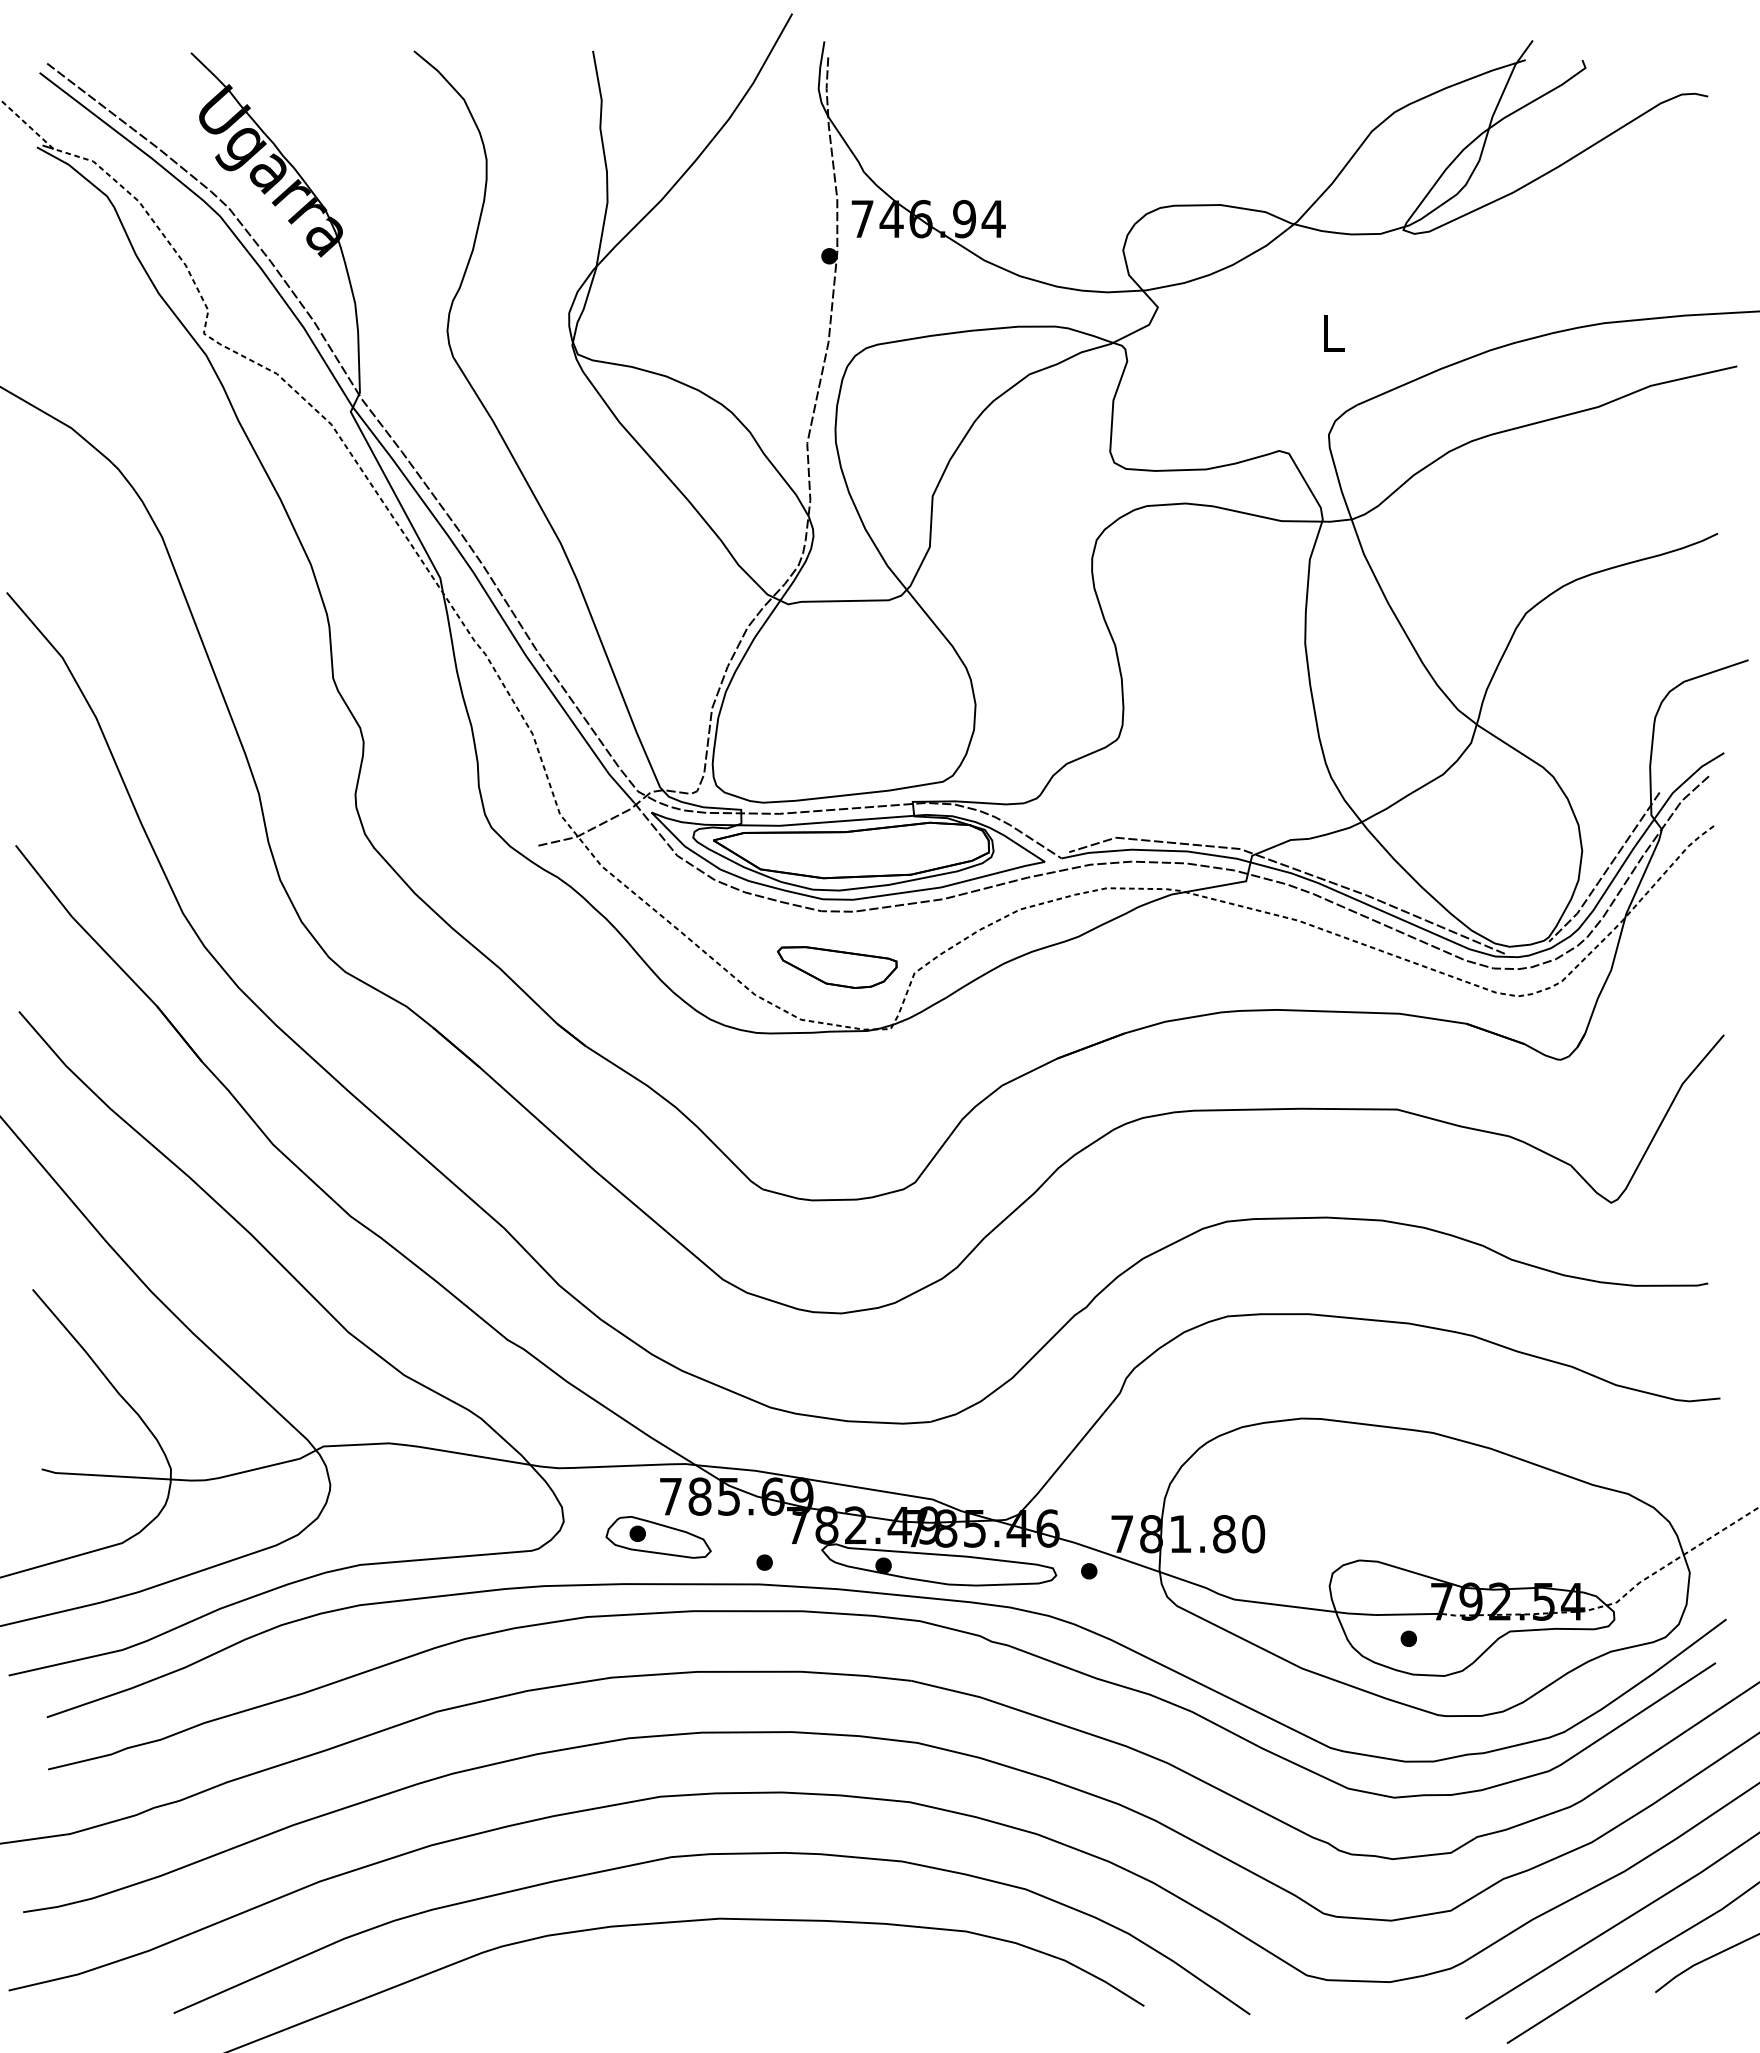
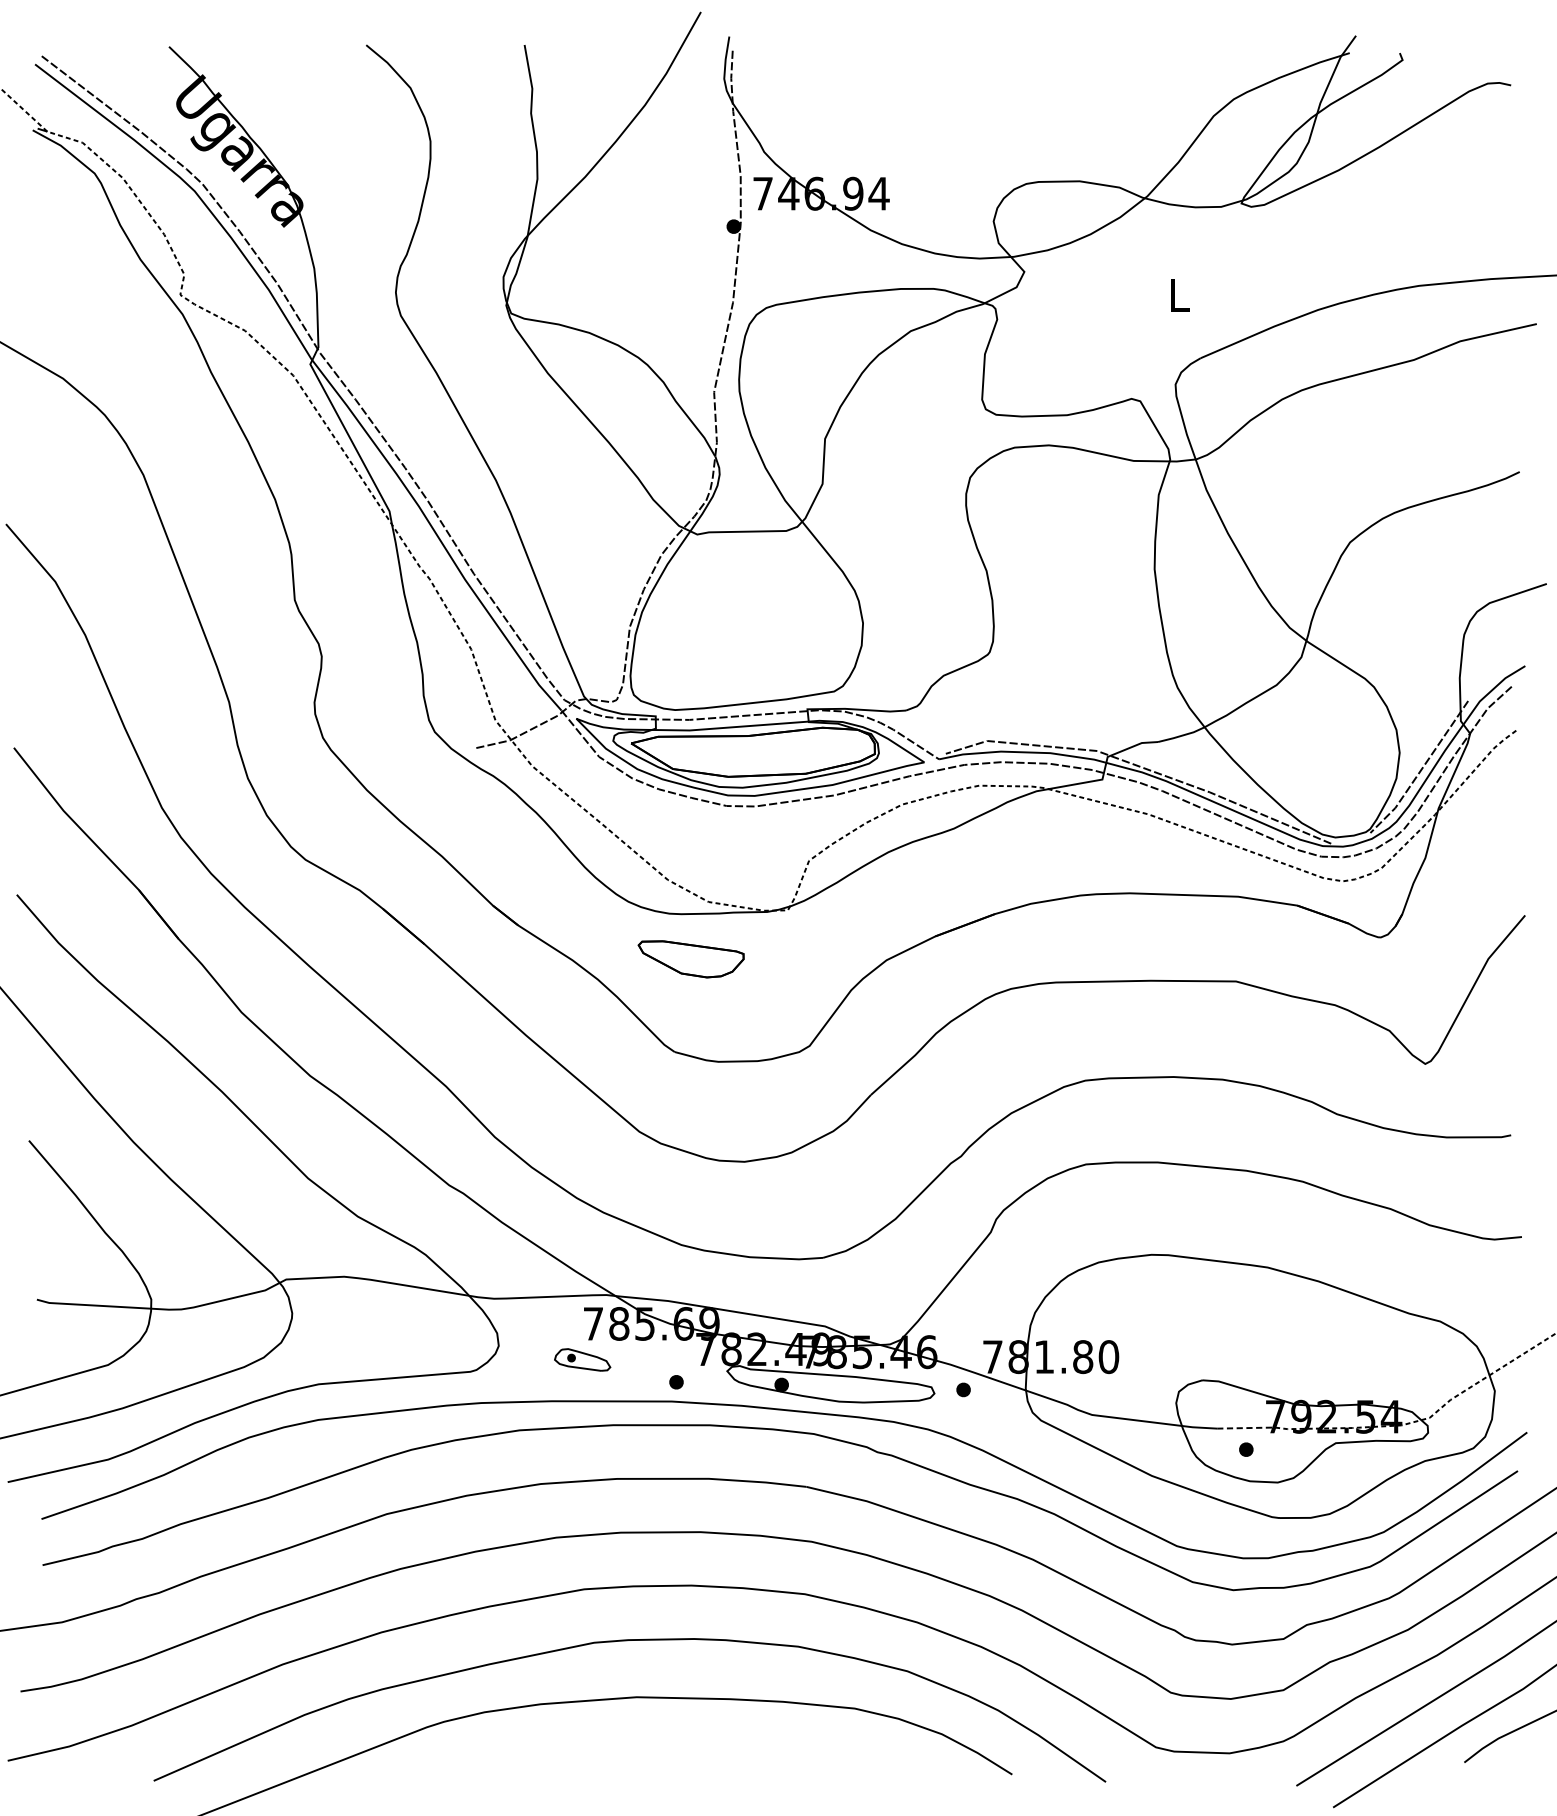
part: (837, 967) -> (691, 959), moved
part: (658, 1537) -> (582, 1360), size x0.6
line: (1409, 1614) -> (1246, 1428), solid -> dashed

